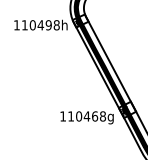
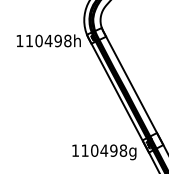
text: (94, 116) -> (113, 150), 110468g -> 110498g

